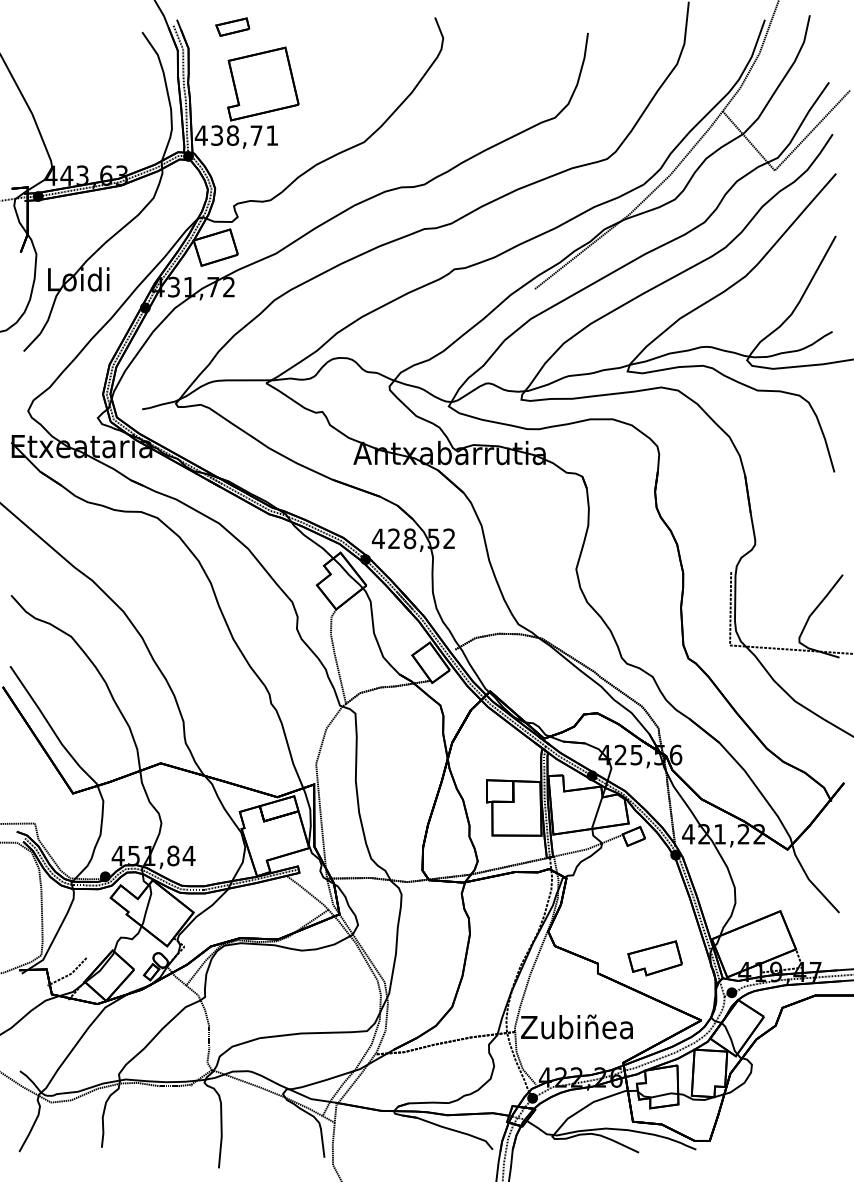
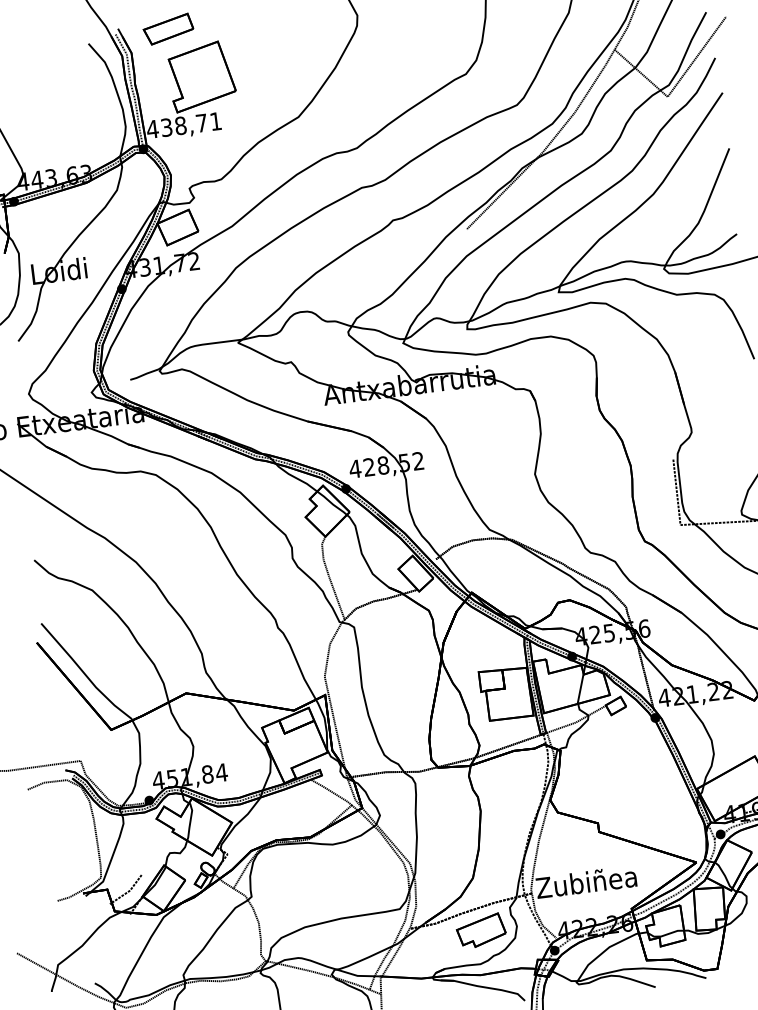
part: (232, 26) -> (168, 28), size x1.67
part: (654, 958) -> (480, 931), moved

